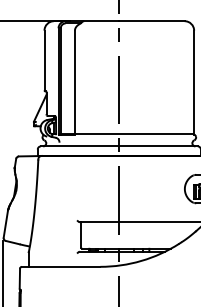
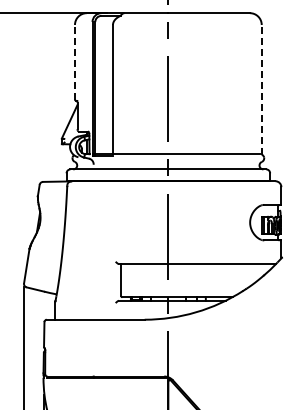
line: (44, 59) -> (74, 61), solid -> dashed
line: (193, 82) -> (261, 89), solid -> dashed

